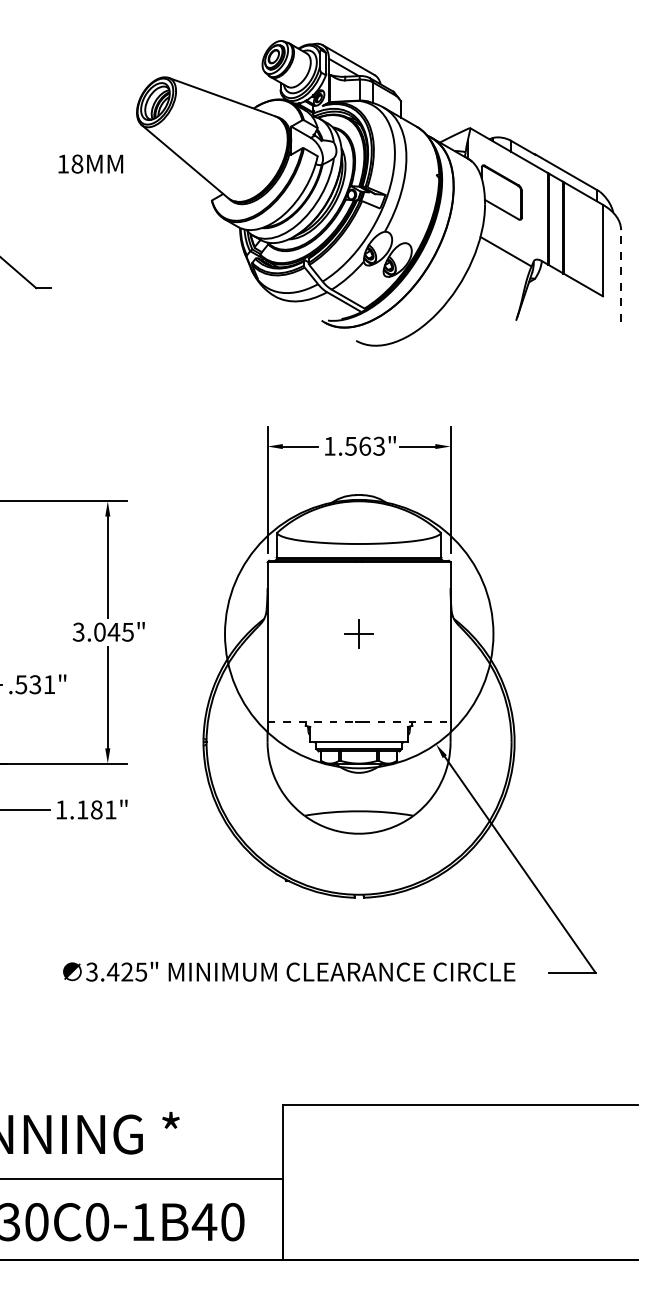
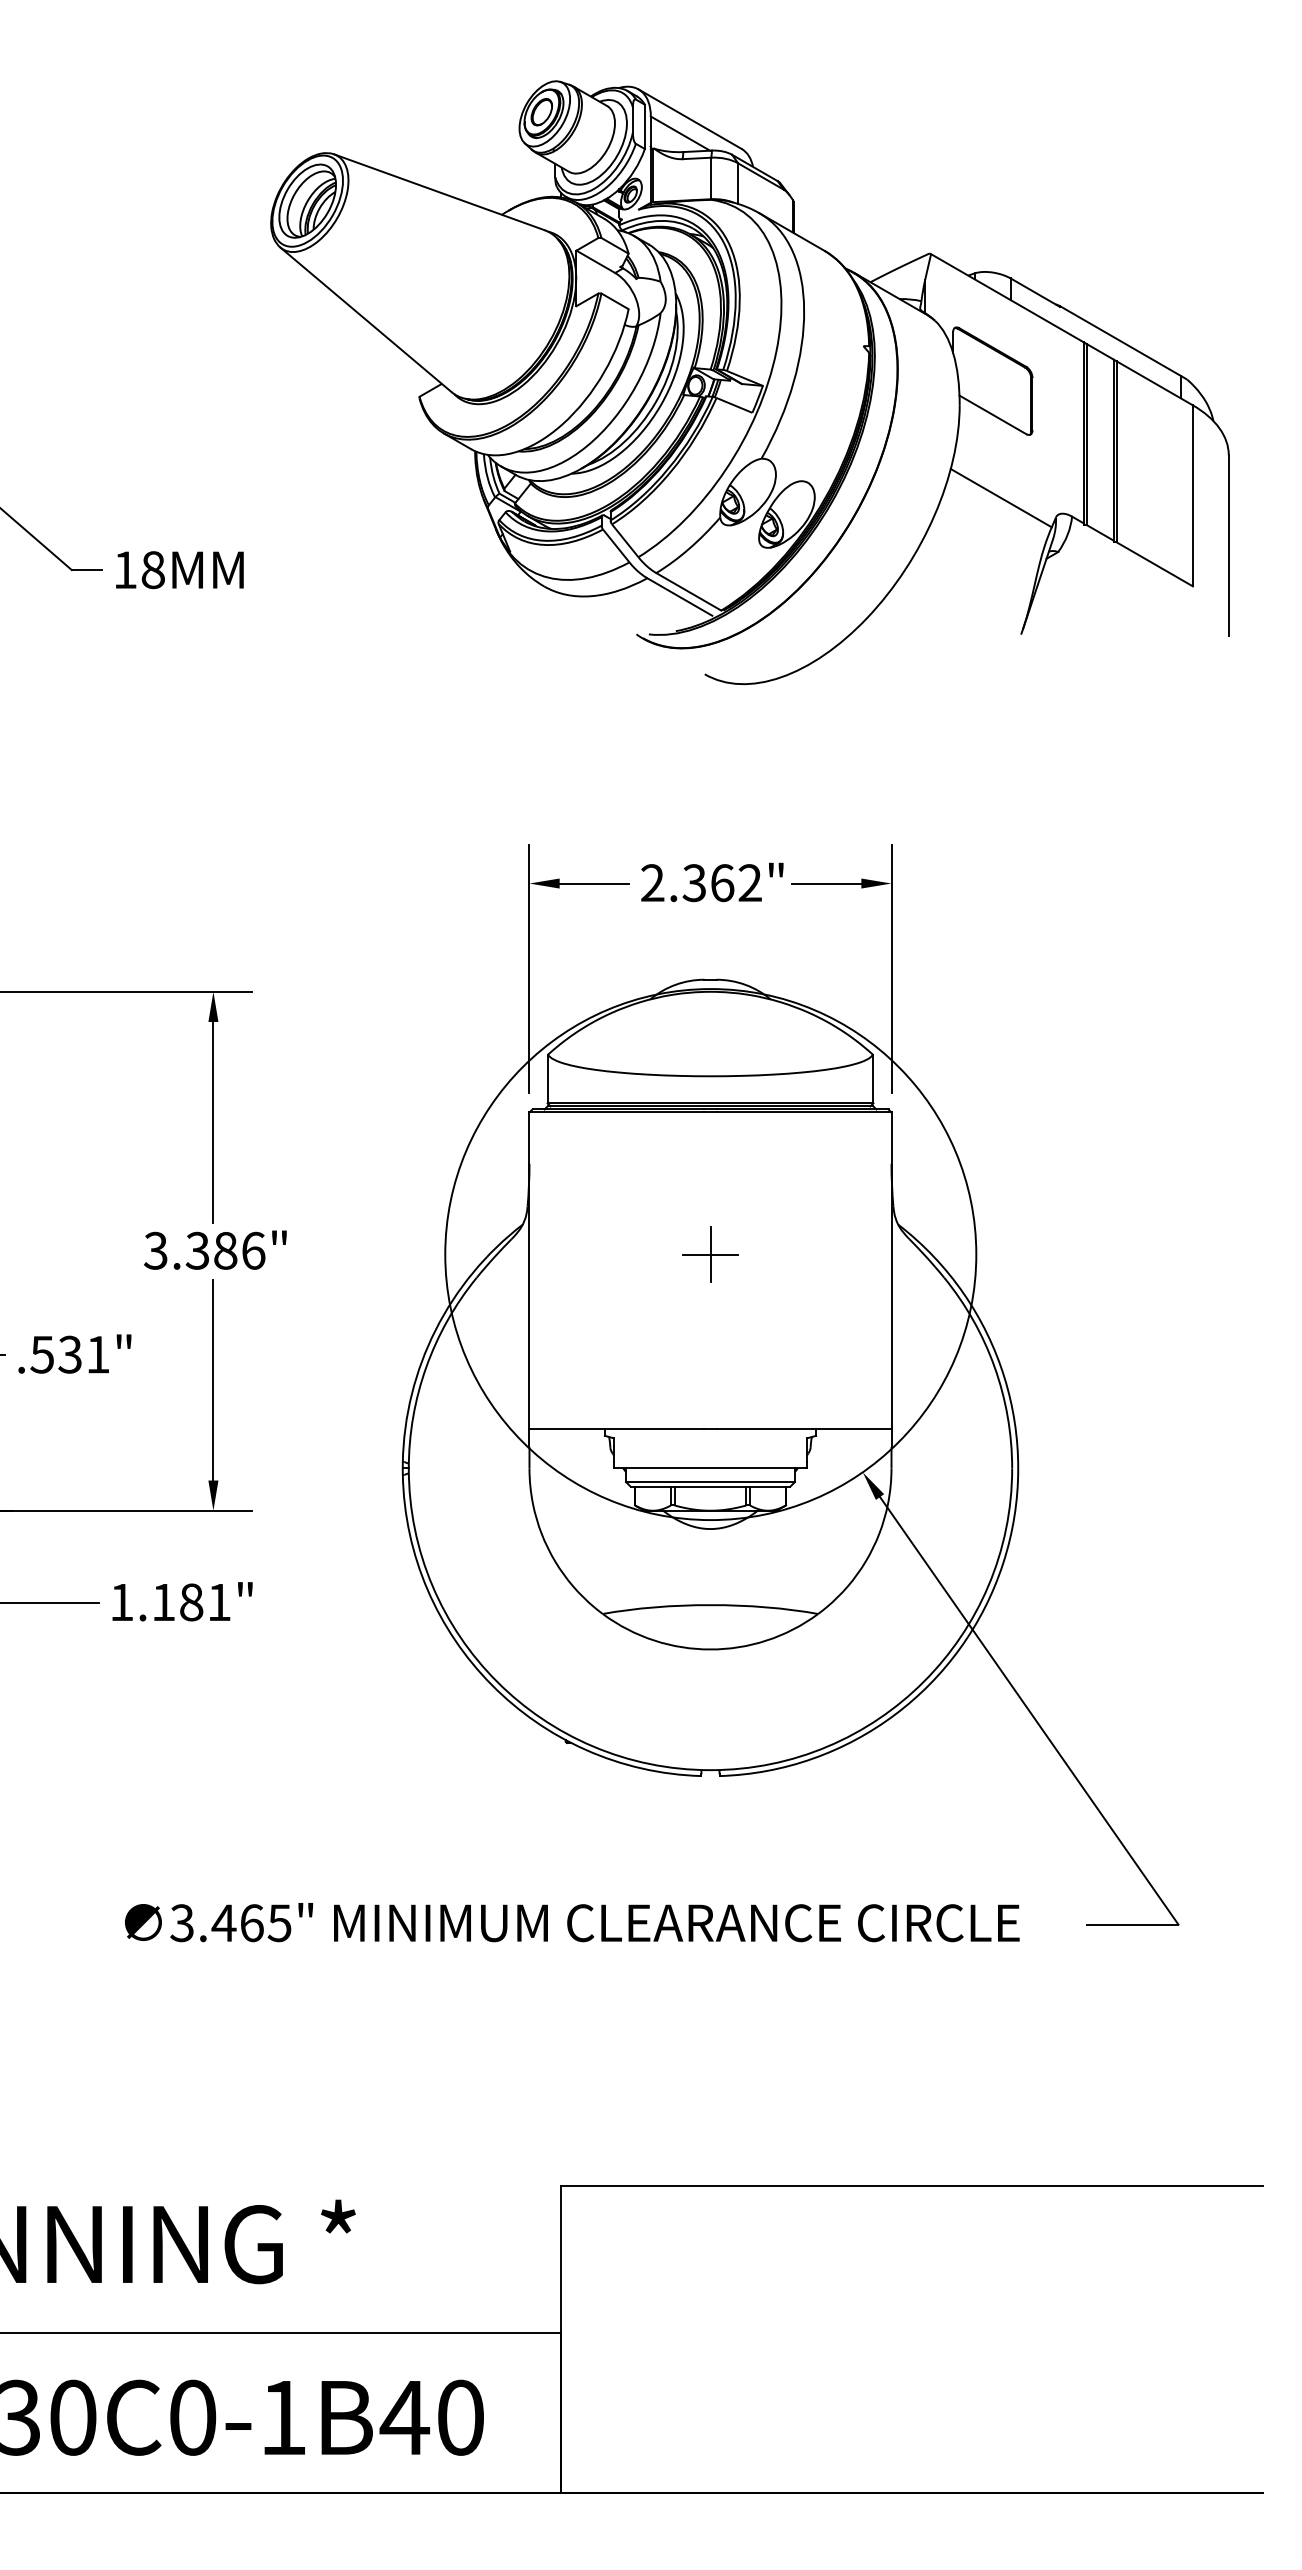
text: (90, 163) -> (179, 568), moved
line: (621, 275) -> (1229, 545), dashed -> solid
text: (354, 445) -> (701, 881), 1.563" -> 2.362"
text: (113, 631) -> (224, 1249), 3.045" -> 3.386"
line: (312, 722) -> (618, 1429), dashed -> solid
line: (406, 722) -> (804, 1429), dashed -> solid
text: (127, 971) -> (252, 1921), 3.425" -> 3.465"

